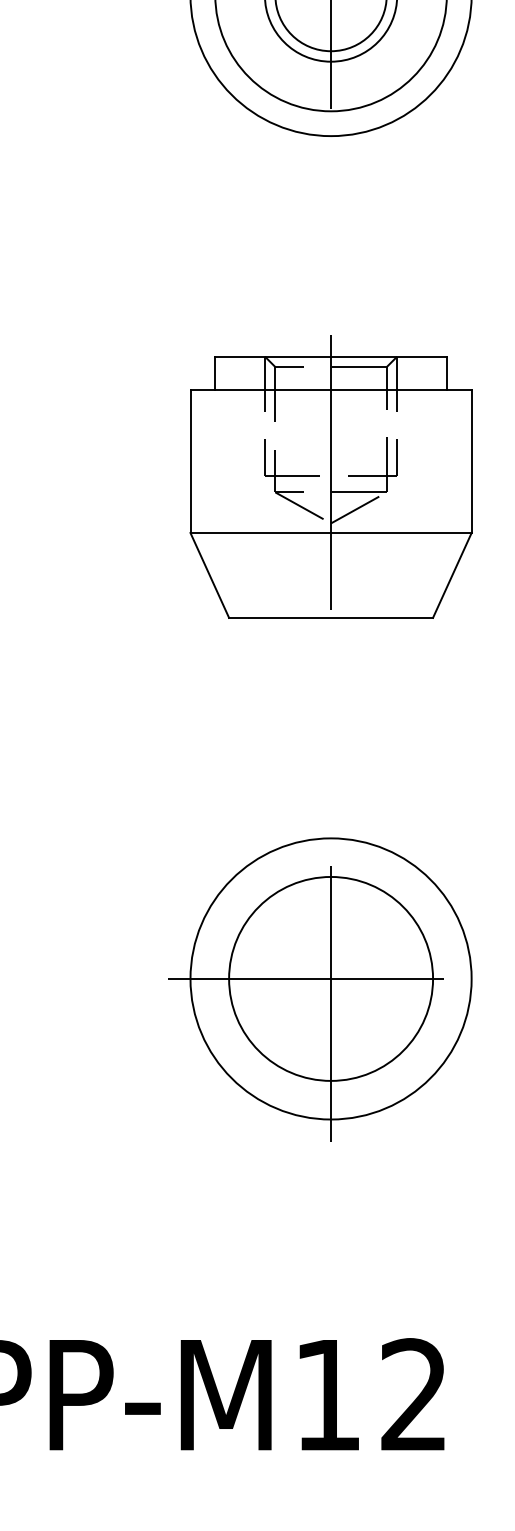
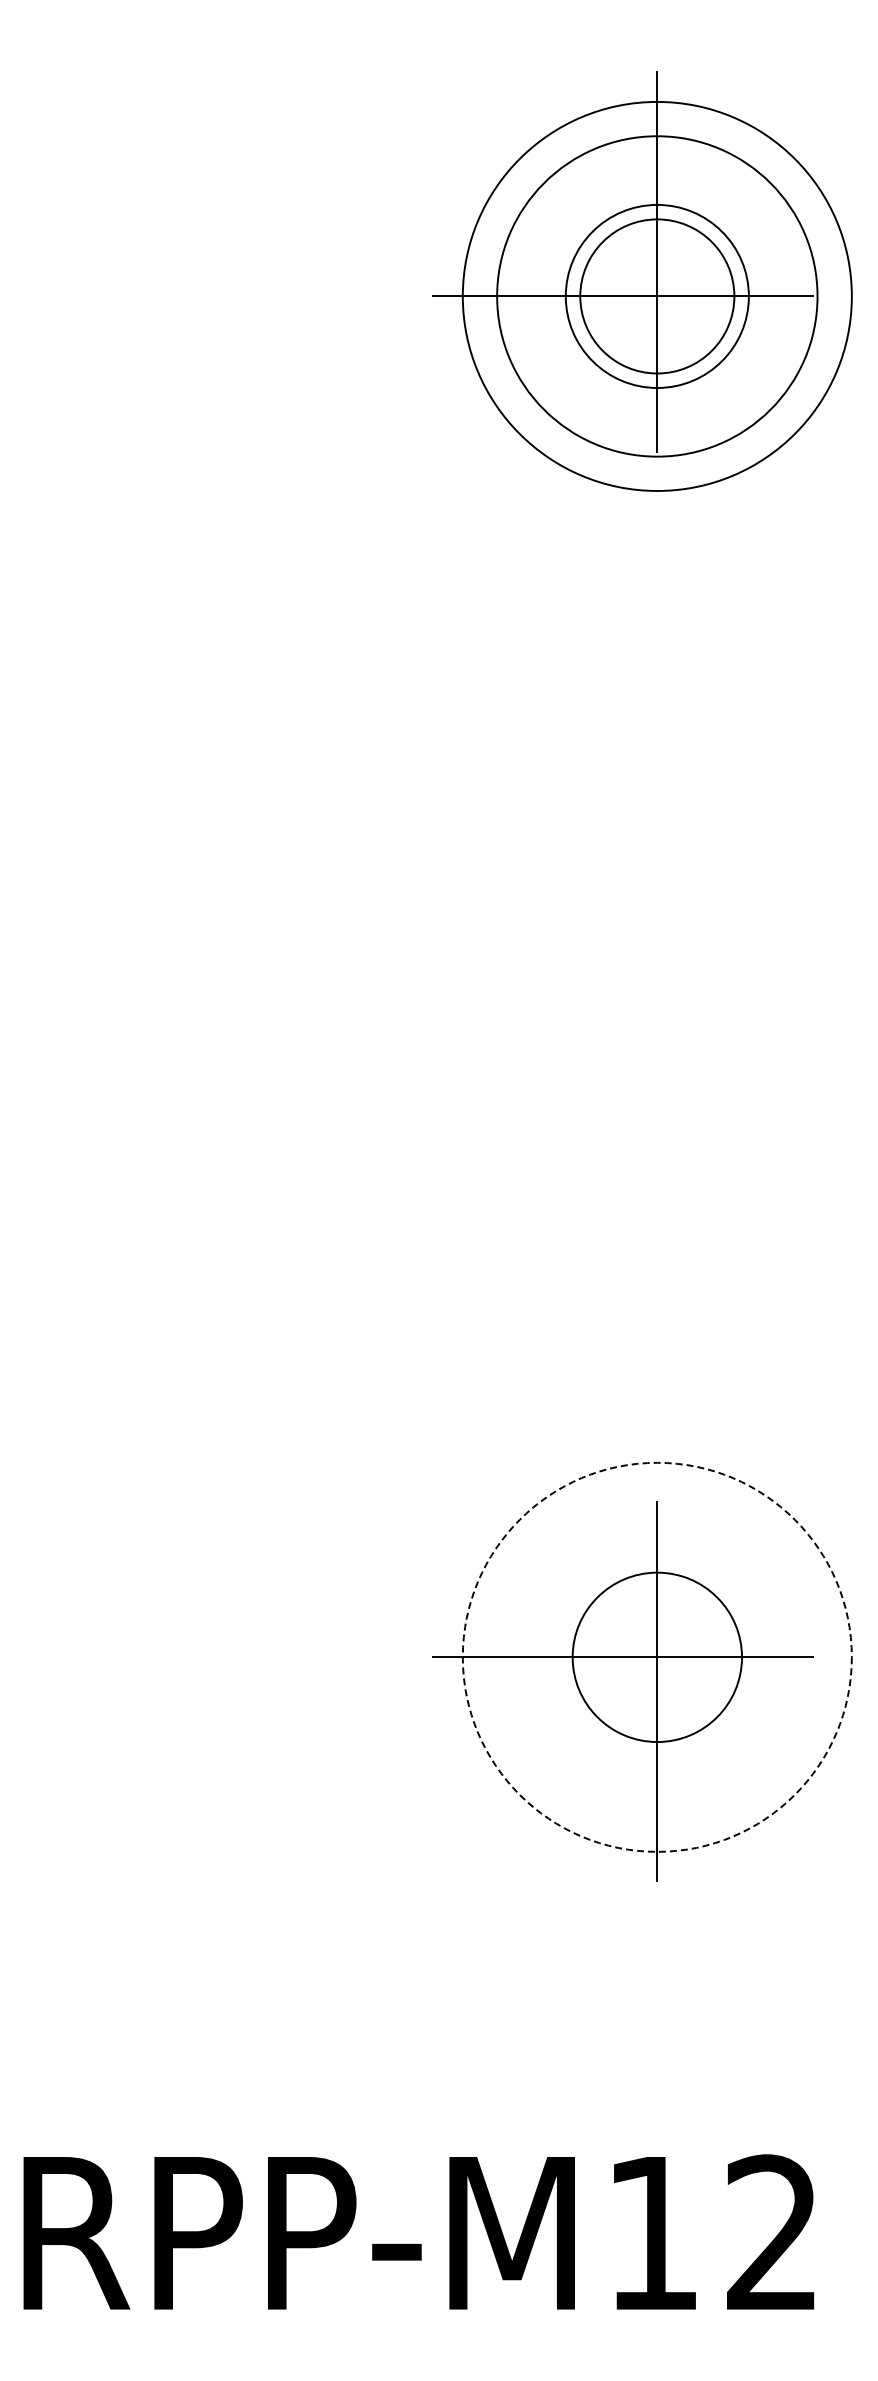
part: (330, 476) -> (656, 962), removed
circle: (330, 978) -> (656, 1656), solid -> dashed
circle: (331, 979) -> (657, 1657), size x0.6

